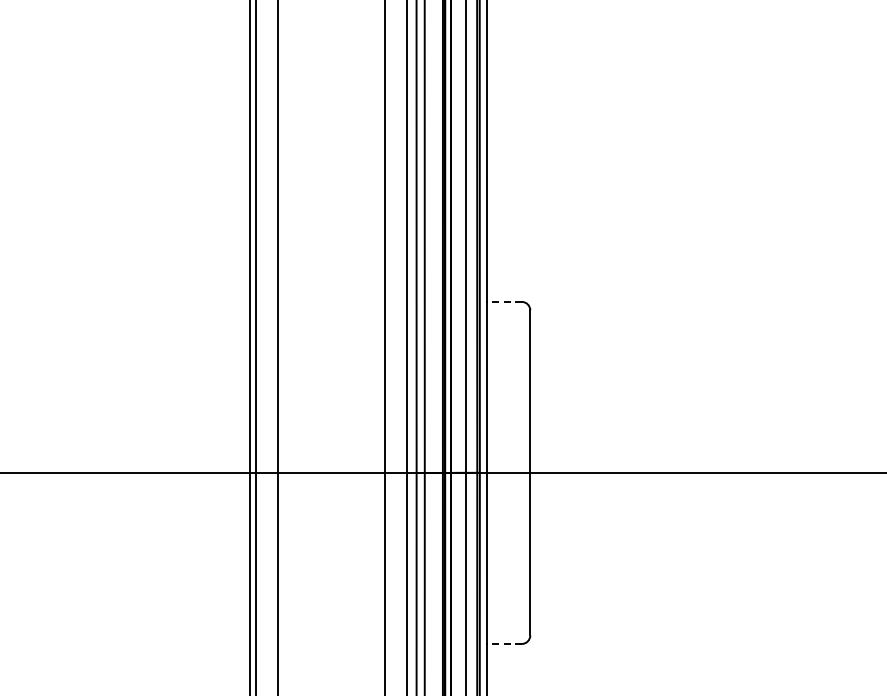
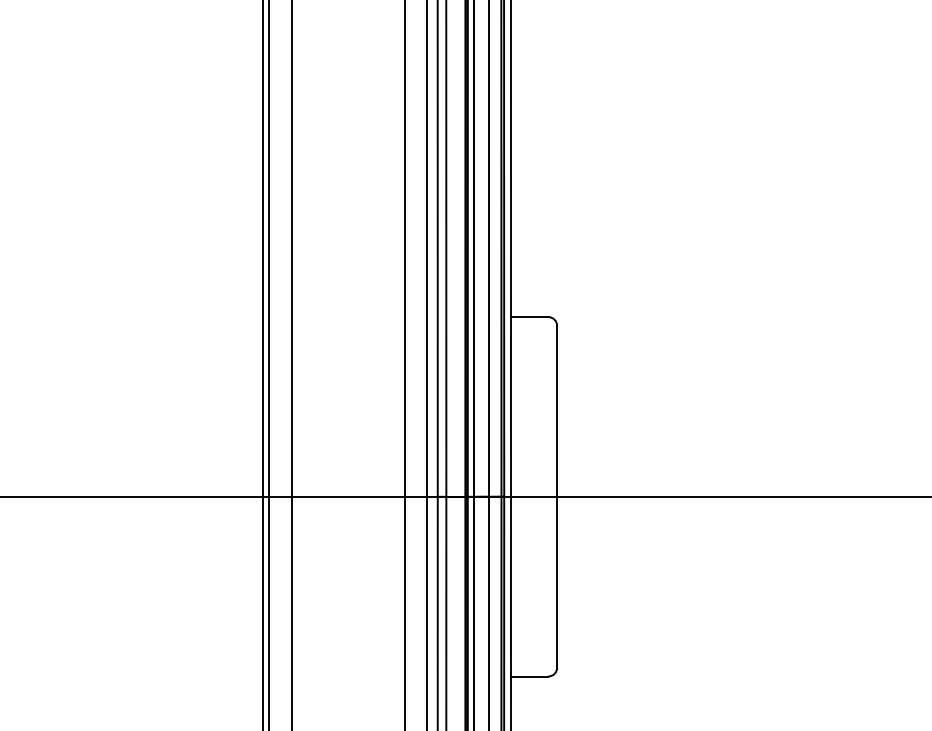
line: (504, 301) -> (530, 316), dashed -> solid
line: (504, 644) -> (530, 677), dashed -> solid

